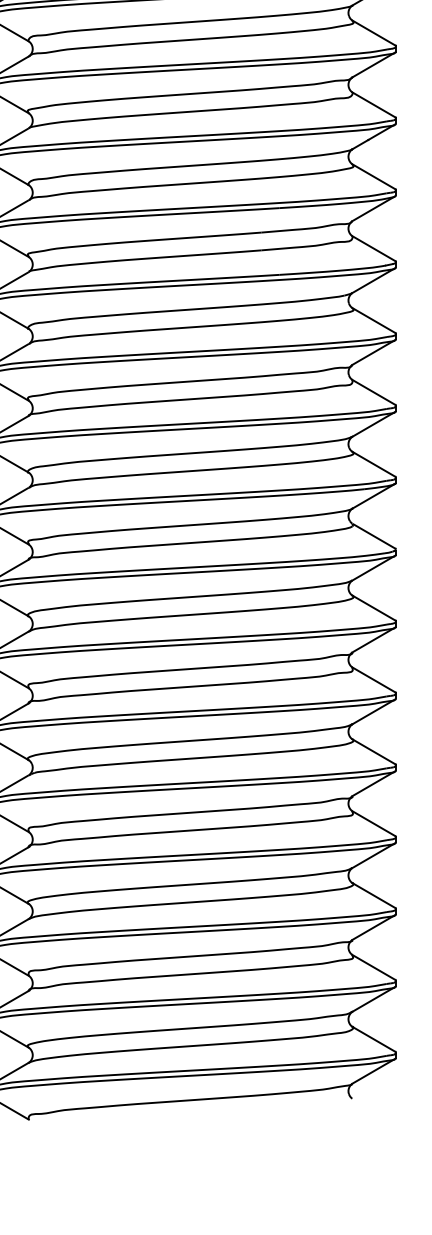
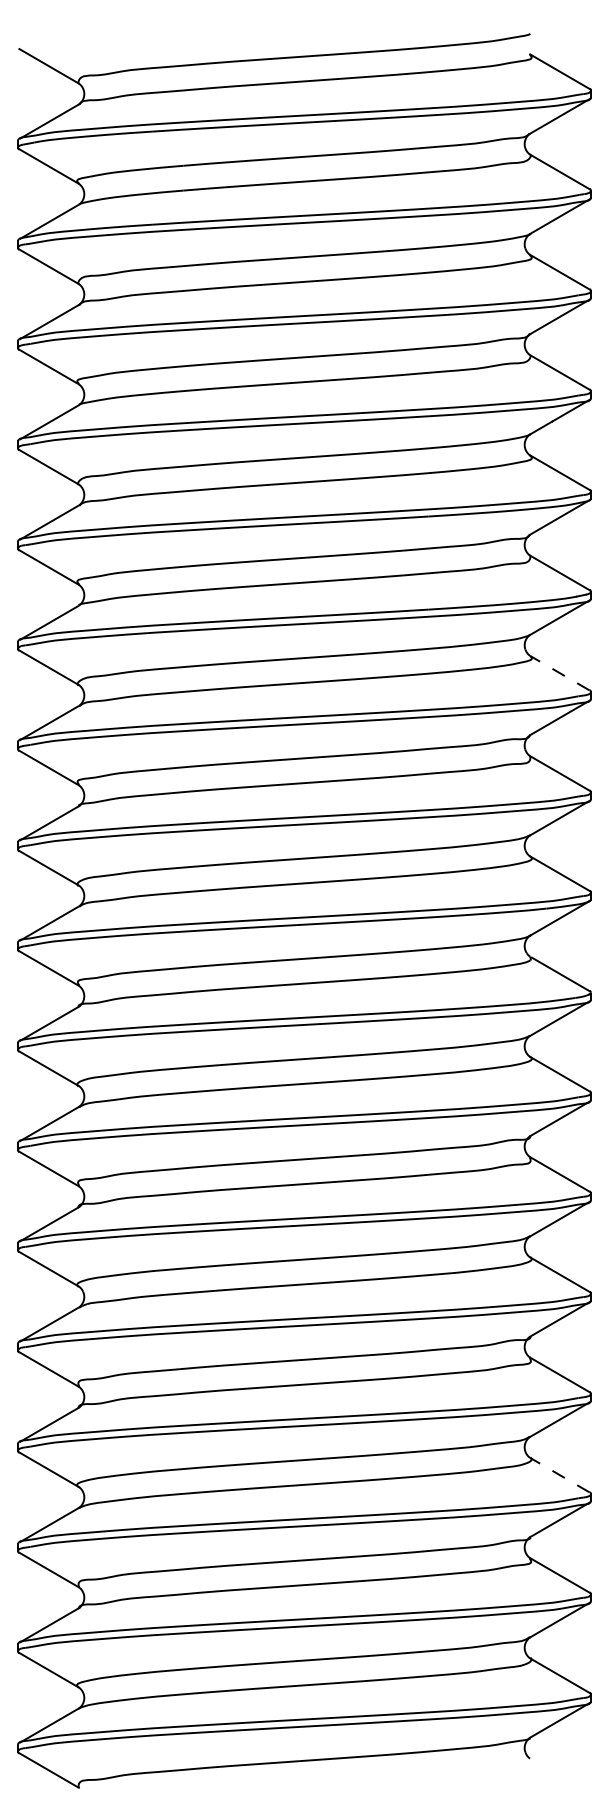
line: (373, 319) -> (559, 672), solid -> dashed
line: (373, 894) -> (559, 1474), solid -> dashed

